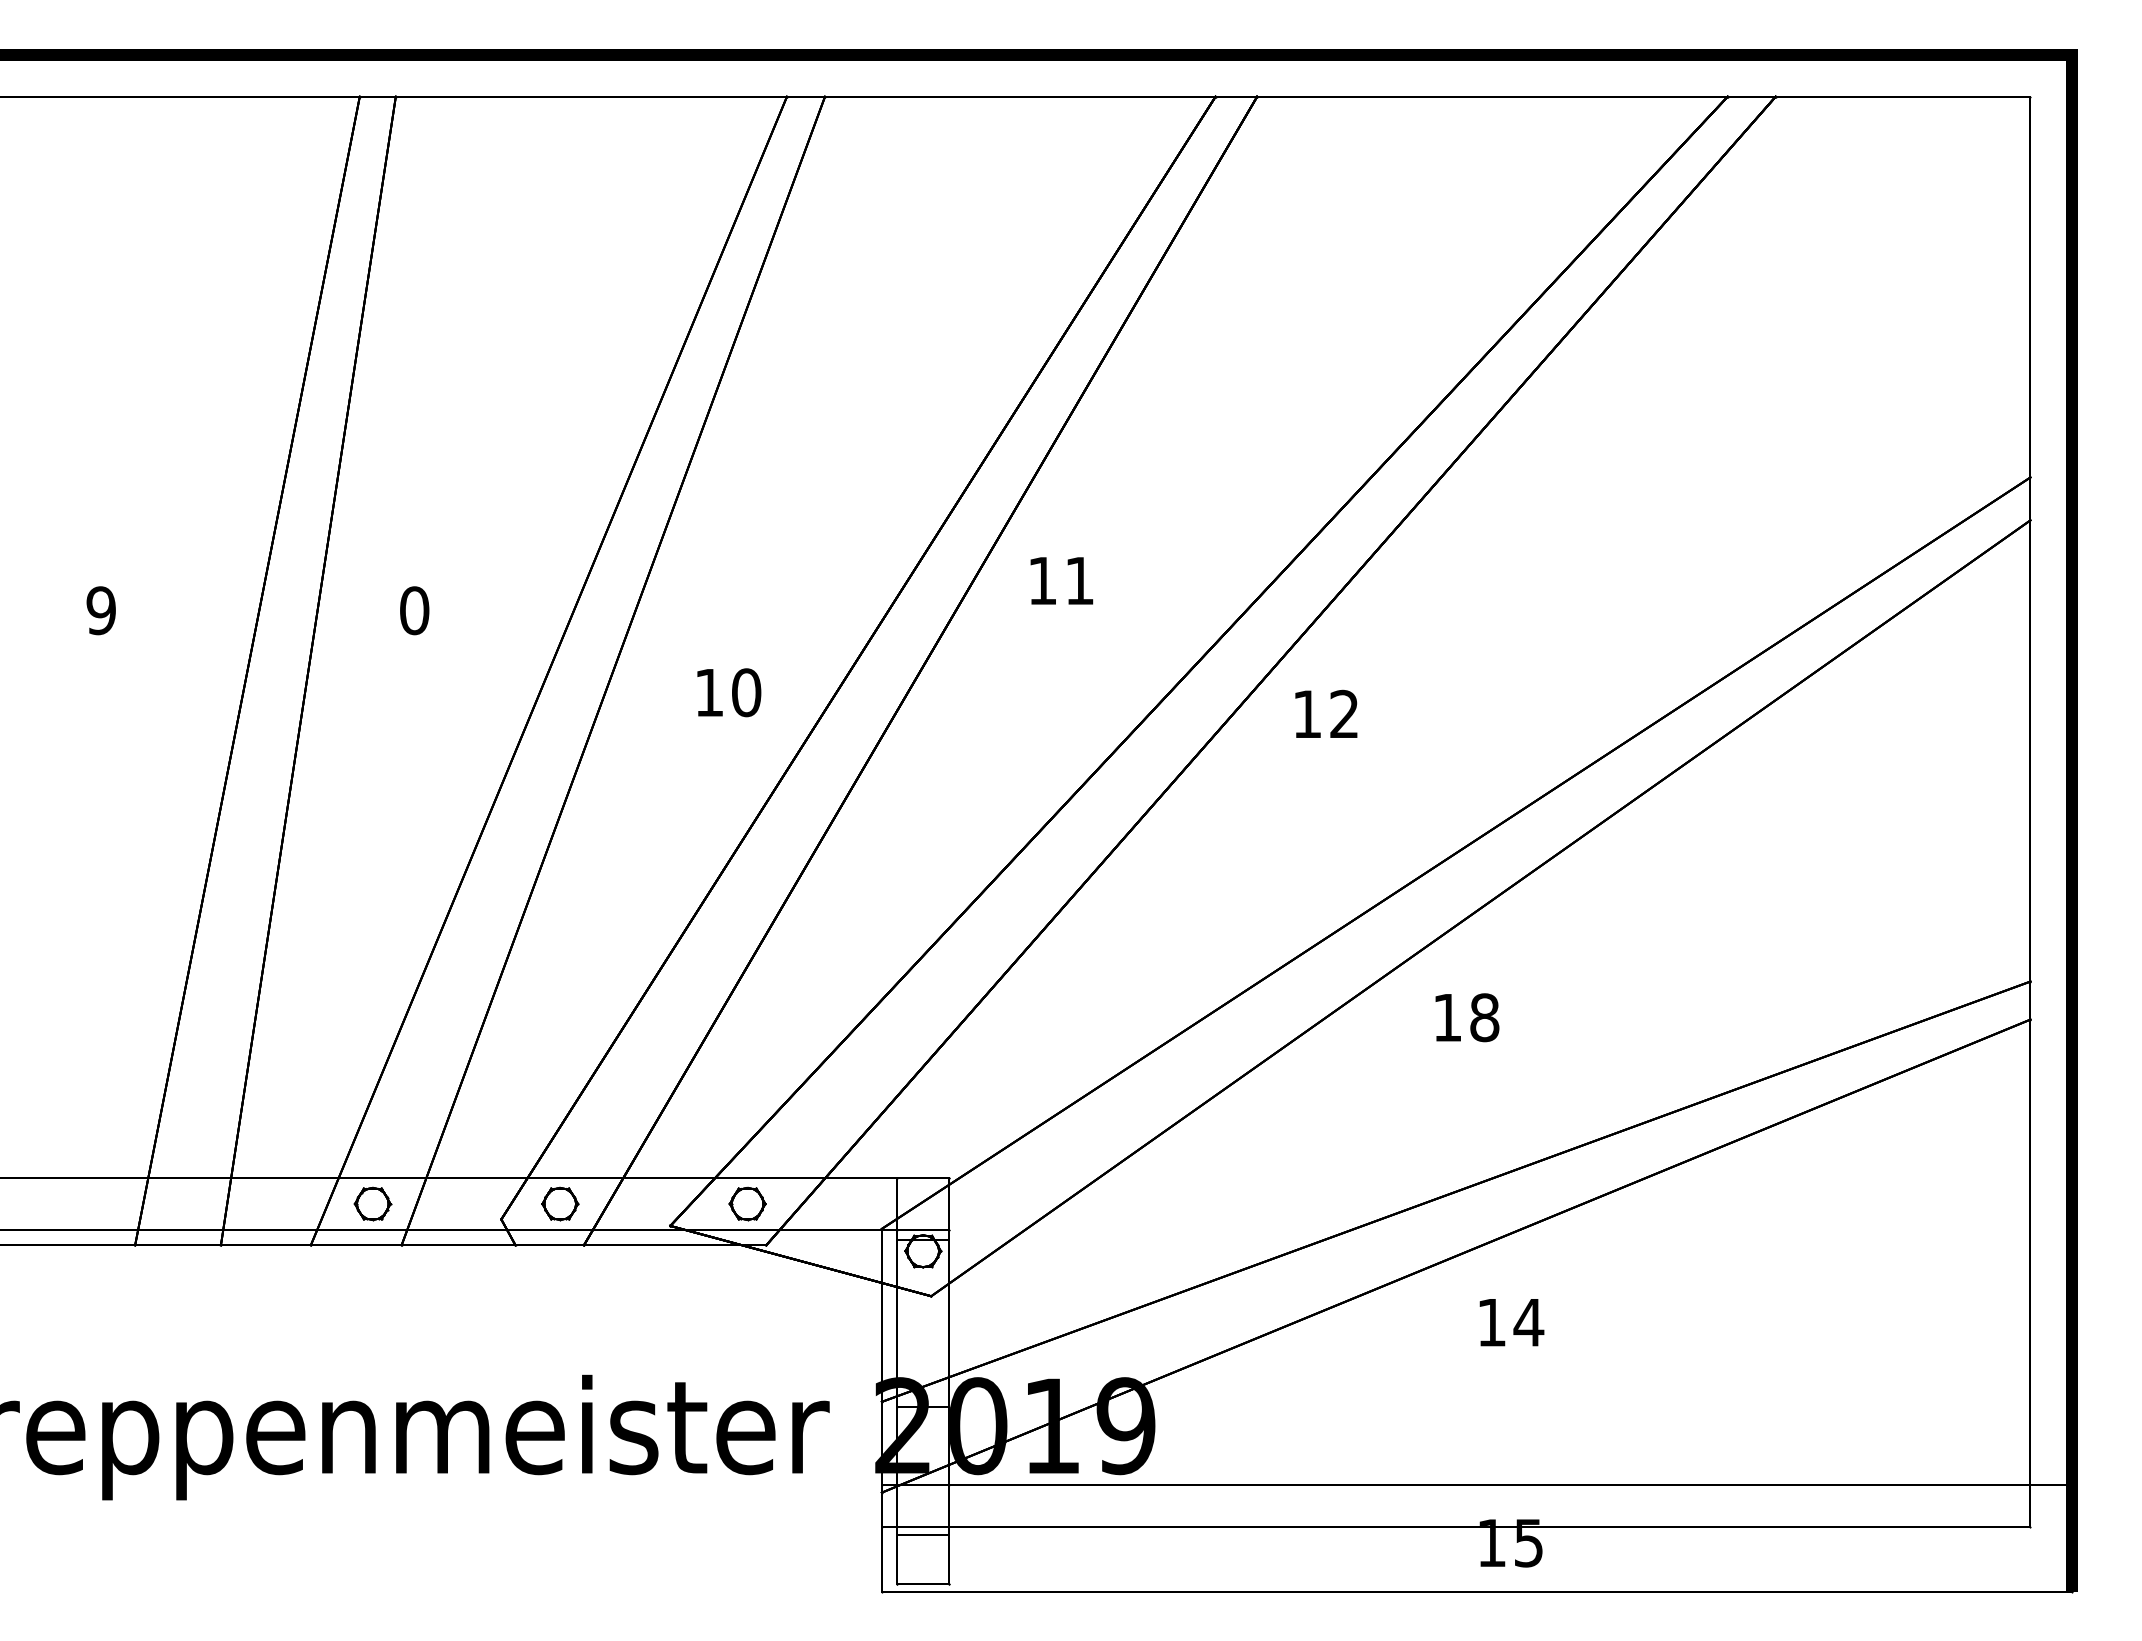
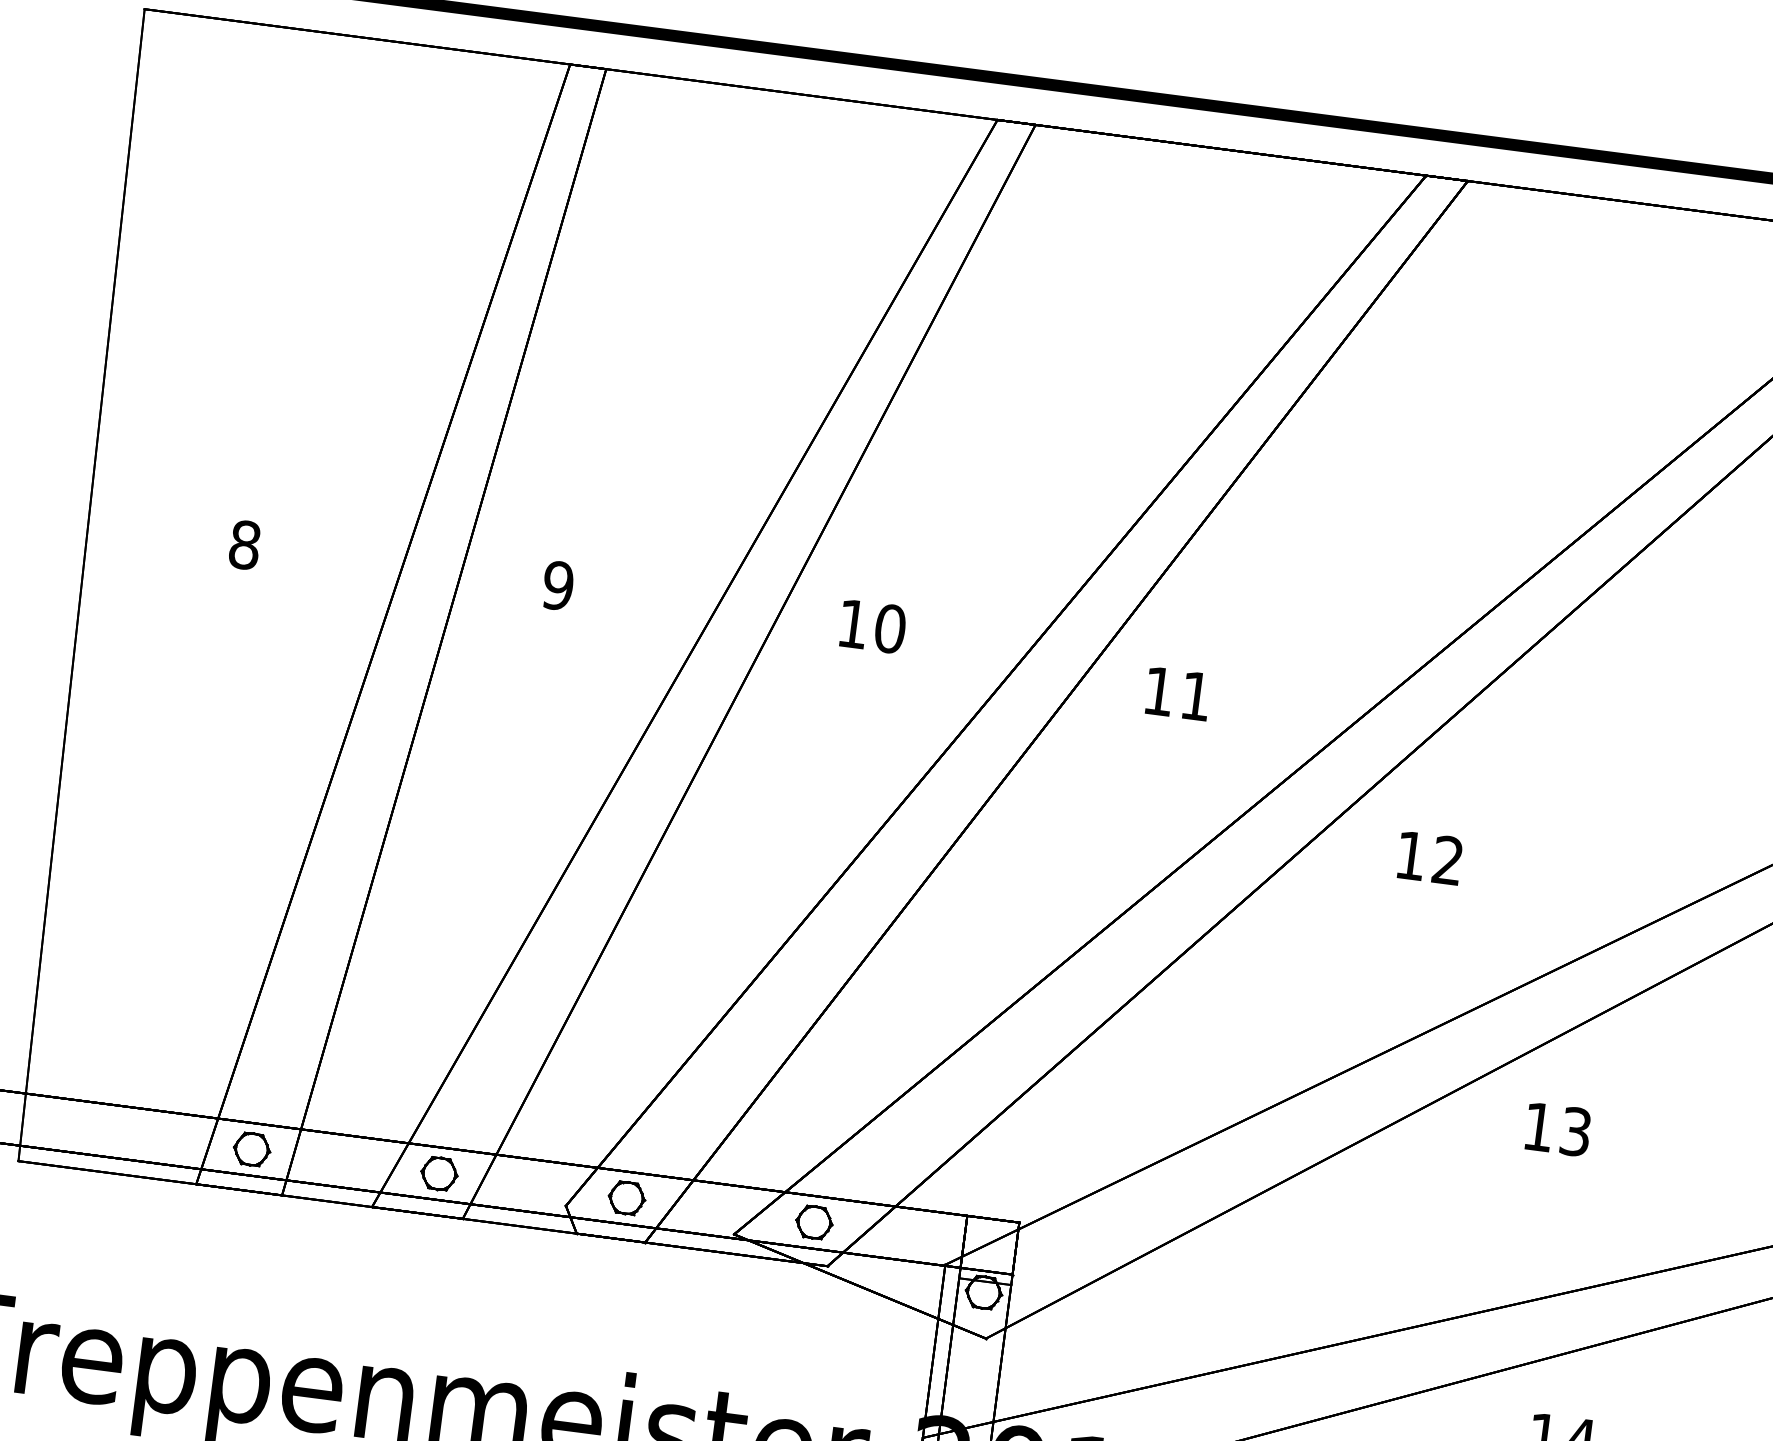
text: (1061, 580) -> (1177, 693), moved
text: (100, 610) -> (244, 544), 9 -> 8
text: (414, 610) -> (558, 585), 0 -> 9
text: (729, 692) -> (873, 626), moved
text: (1326, 713) -> (1430, 857), moved
text: (1484, 1017) -> (1575, 1131), 18 -> 13
part: (185, 1203) -> (252, 1148), added

